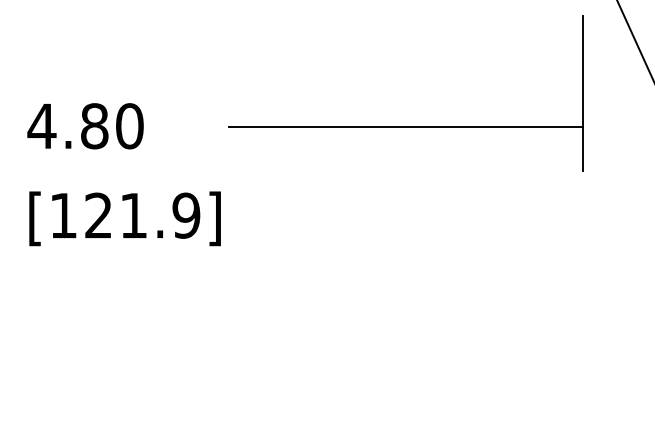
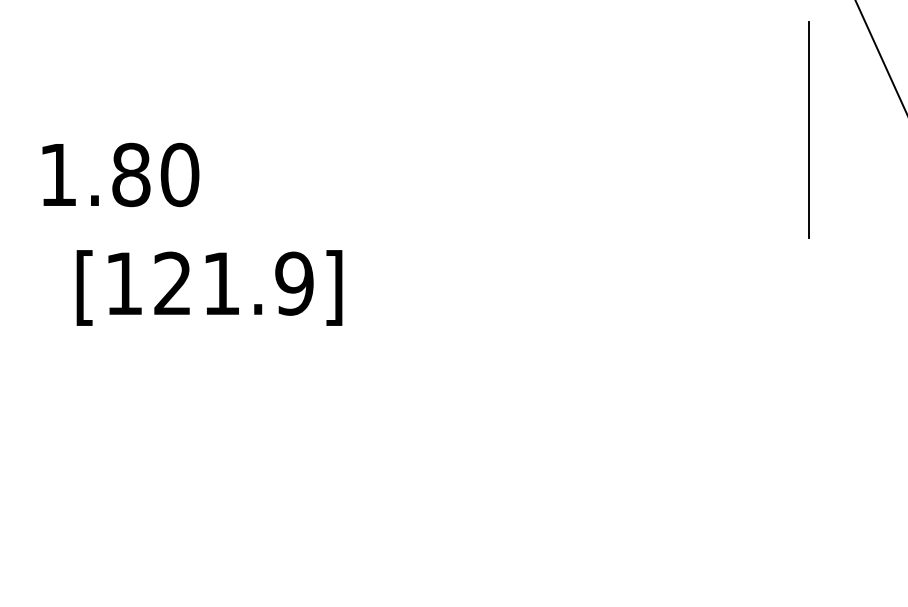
text: (41, 125) -> (57, 173), 4.80 -> 1.80
line: (405, 126) -> (562, 175), removed
text: (124, 218) -> (208, 287), moved

